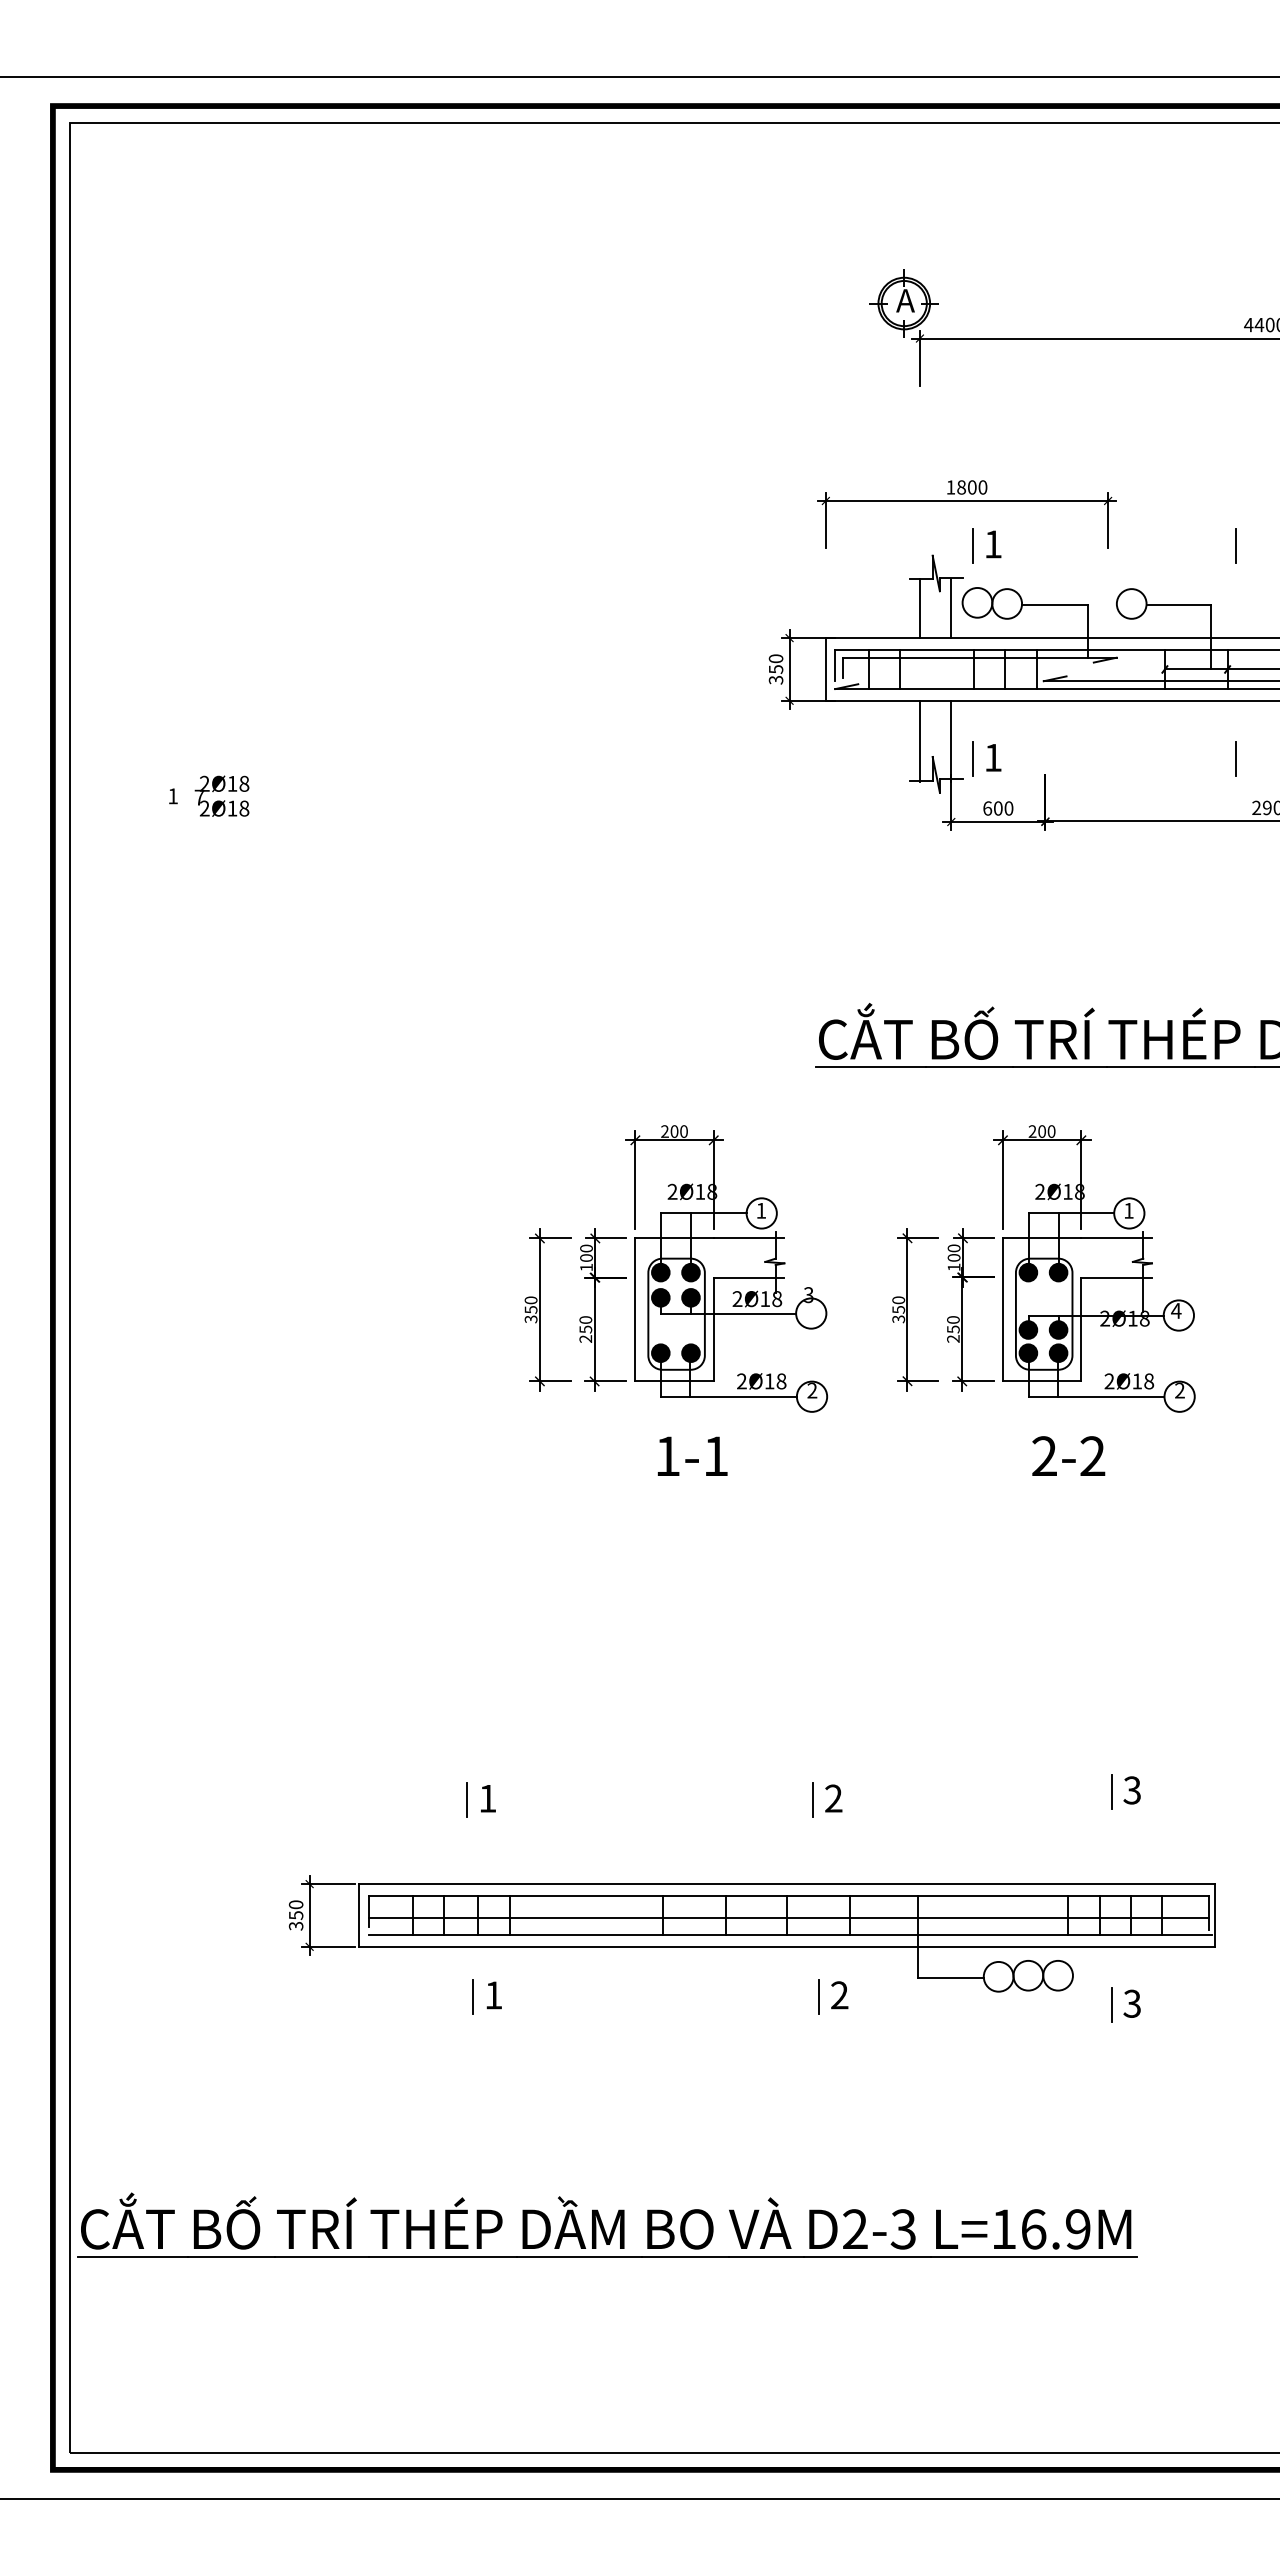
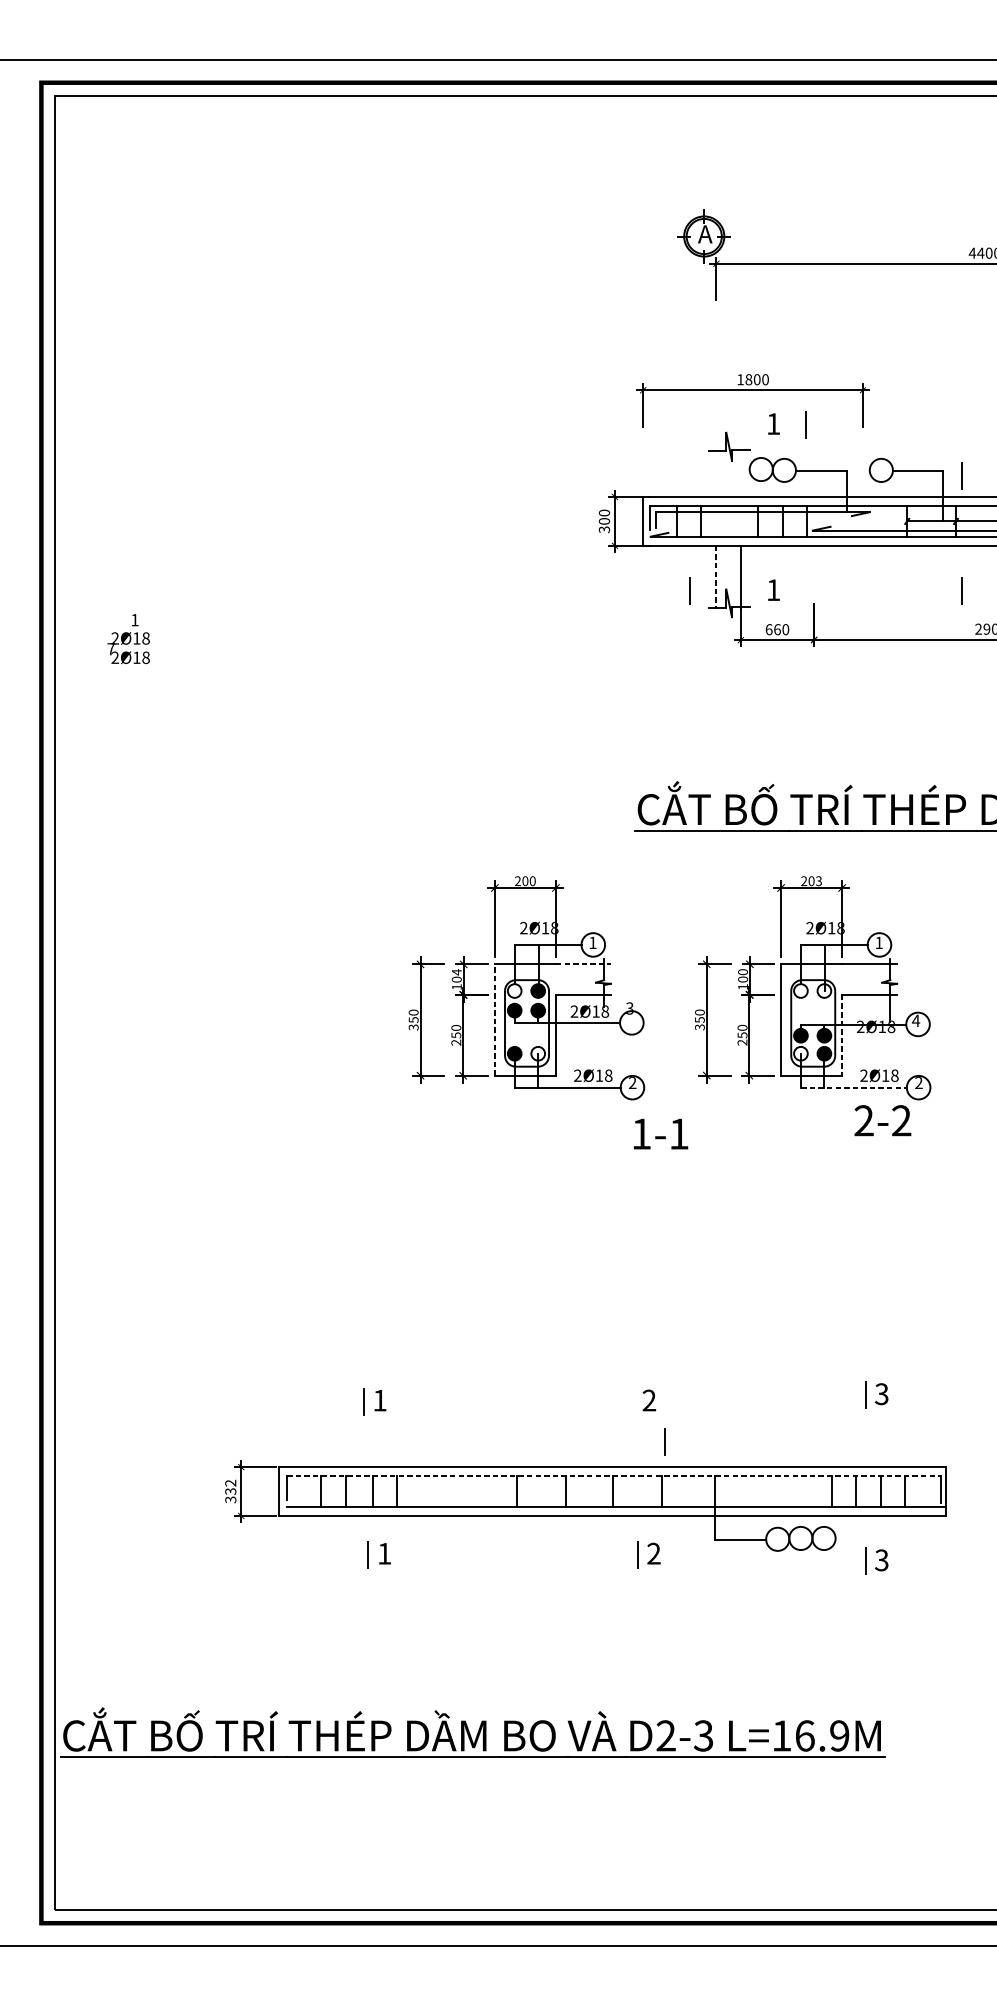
line: (972, 545) -> (806, 424), moved
line: (1235, 545) -> (962, 475), moved
line: (919, 608) -> (716, 473), removed
line: (951, 608) -> (741, 473), removed
text: (775, 669) -> (604, 521), 350 -> 300
line: (919, 741) -> (716, 577), solid -> dashed
line: (972, 758) -> (690, 590), moved
text: (221, 795) -> (128, 647), moved
text: (998, 808) -> (777, 629), 600 -> 660
text: (1051, 1131) -> (818, 881), 200 -> 203
line: (749, 1238) -> (583, 964), solid -> dashed
text: (586, 1248) -> (456, 972), 100 -> 104
fill: (660, 1272) -> (514, 990), removed
fill: (1028, 1272) -> (800, 990), removed
fill: (1058, 1272) -> (824, 990), removed
line: (635, 1309) -> (494, 1019), solid -> dashed
line: (1081, 1329) -> (842, 1035), solid -> dashed
fill: (690, 1353) -> (537, 1053), removed
fill: (1028, 1353) -> (800, 1053), removed
line: (1096, 1396) -> (853, 1087), solid -> dashed
text: (692, 1455) -> (660, 1133), moved
text: (1068, 1455) -> (882, 1120), moved
line: (812, 1799) -> (664, 1441), moved
line: (789, 1895) -> (614, 1475), solid -> dashed
text: (295, 1909) -> (230, 1486), 350 -> 332
line: (788, 1917) -> (614, 1493), removed

